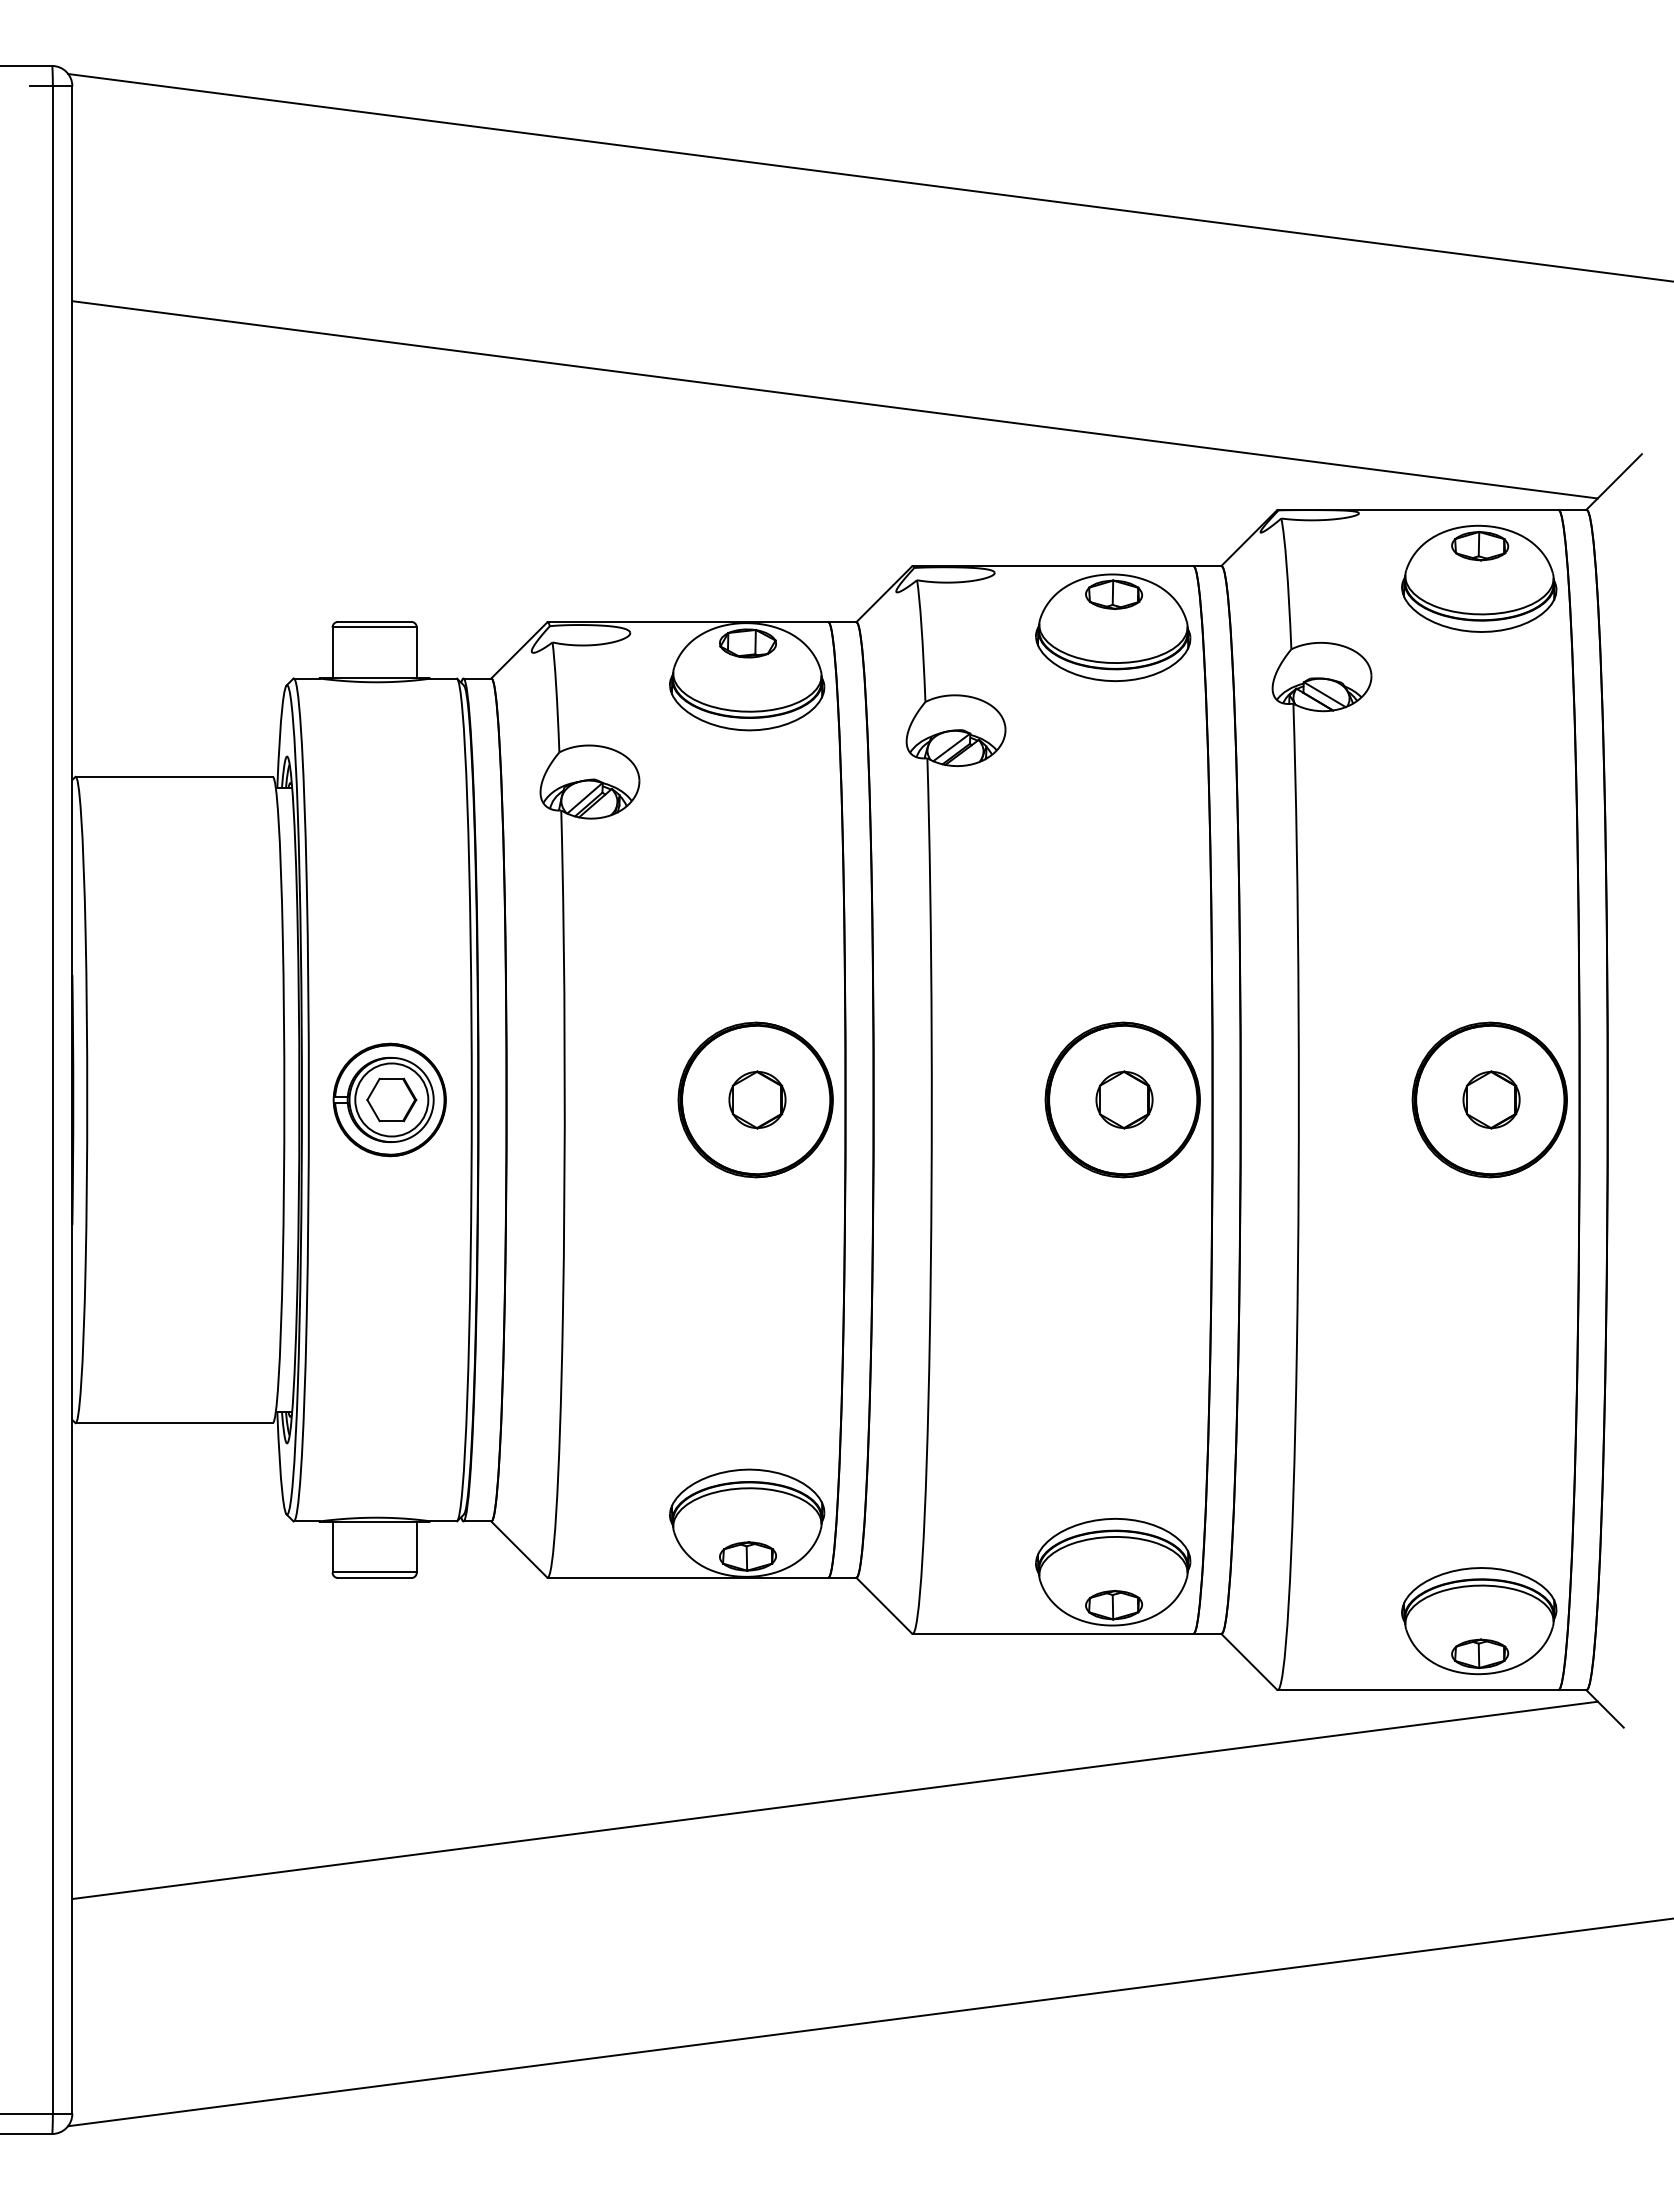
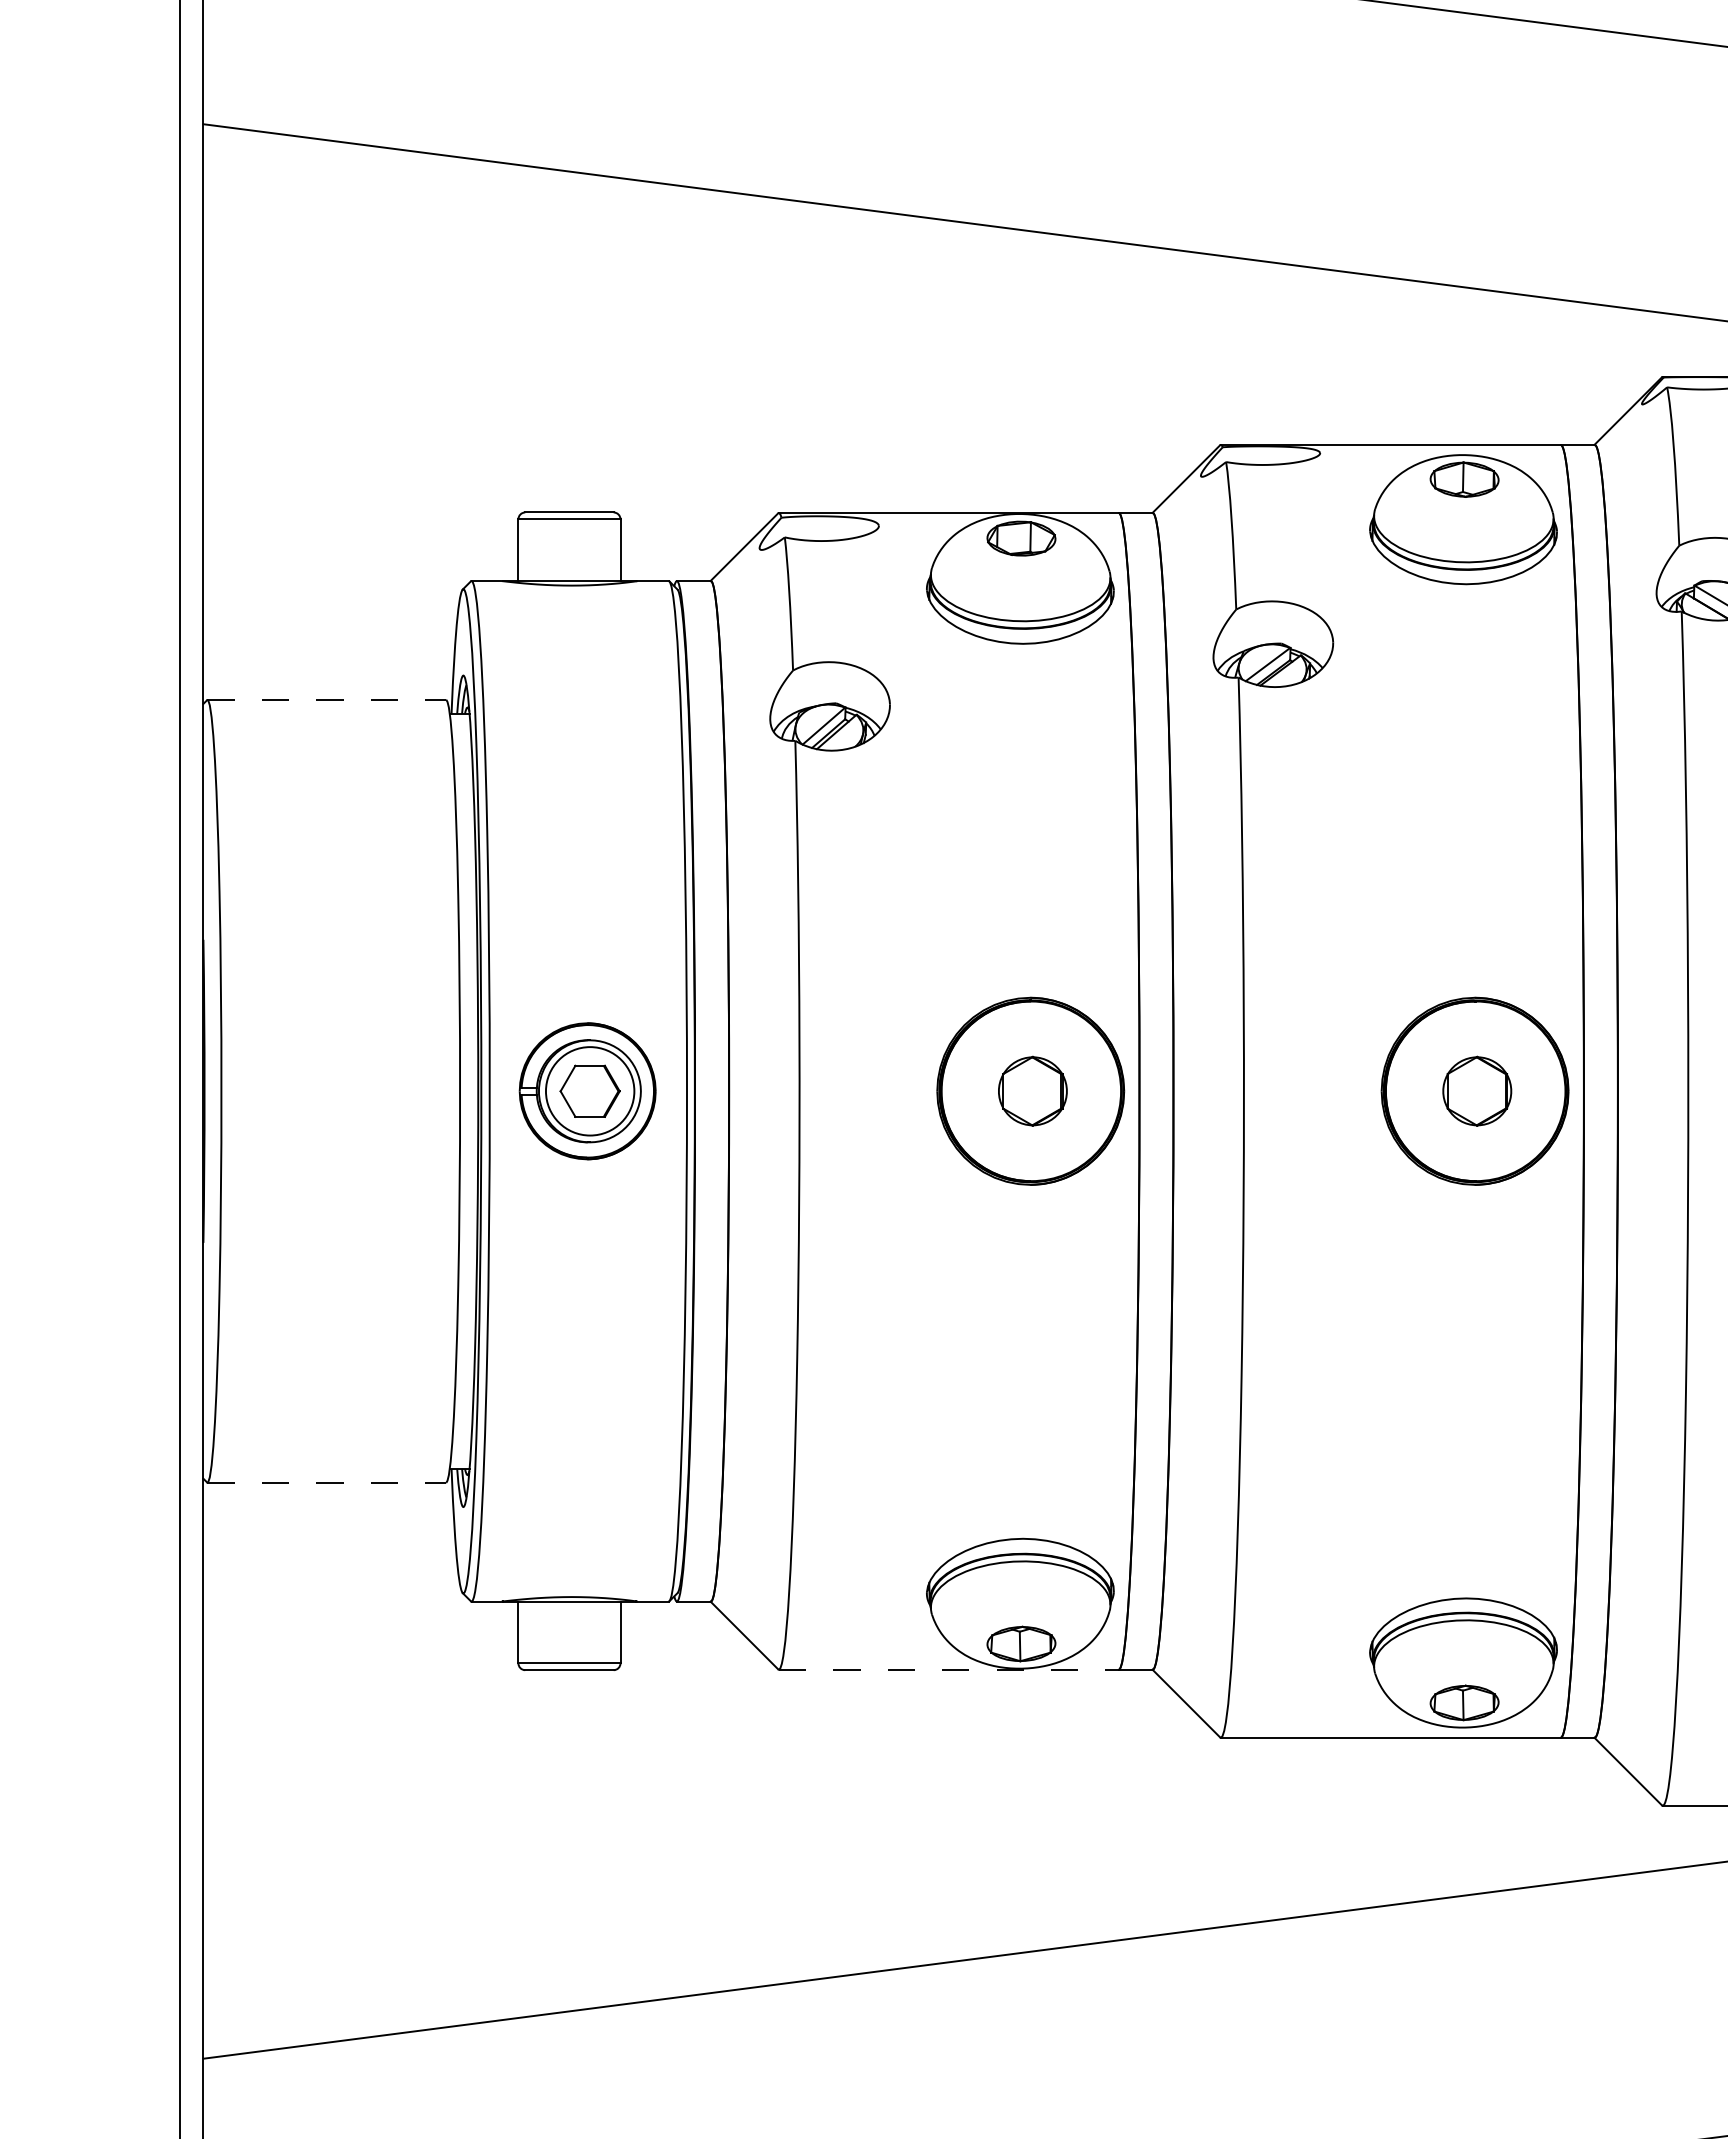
line: (174, 776) -> (327, 699), solid -> dashed
line: (174, 1423) -> (327, 1483), solid -> dashed
line: (688, 1577) -> (949, 1669), solid -> dashed

